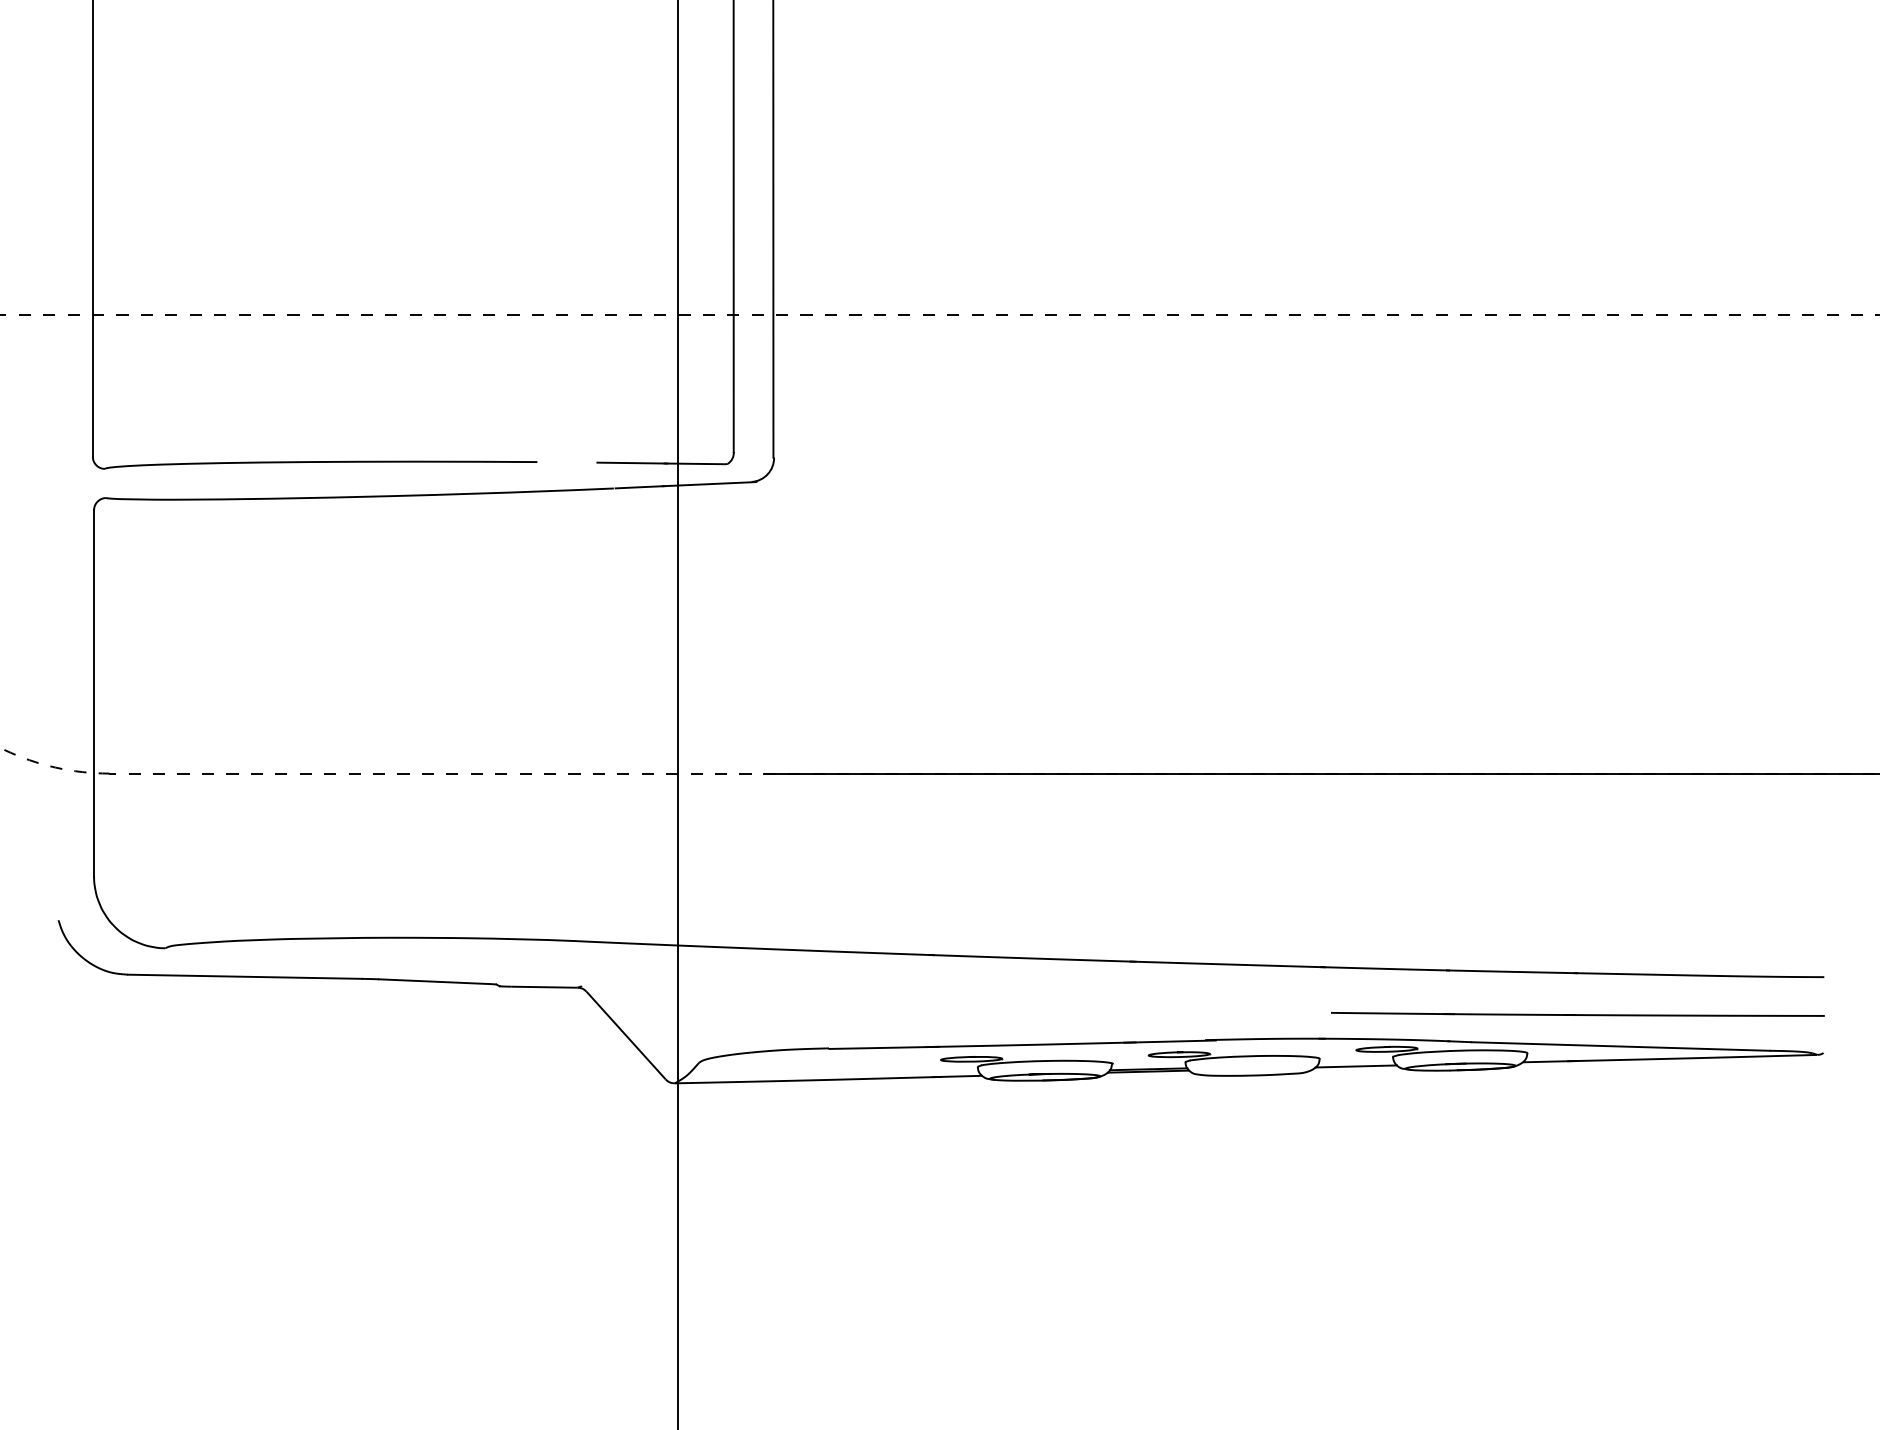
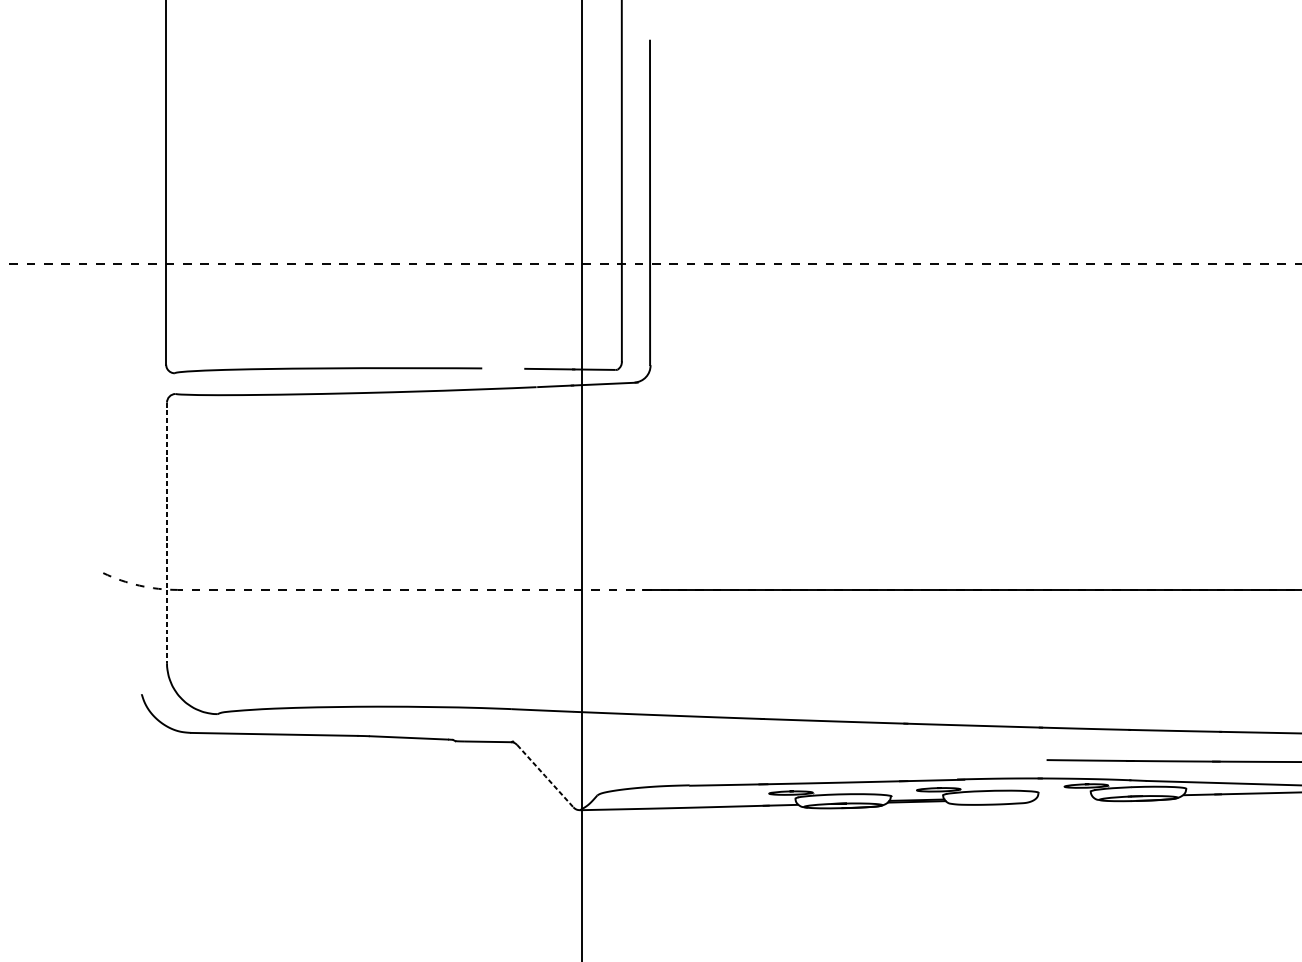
line: (94, 693) -> (167, 532), solid -> dashed
line: (626, 1035) -> (545, 776), solid -> dashed
line: (1355, 1066) -> (1064, 798), removed

